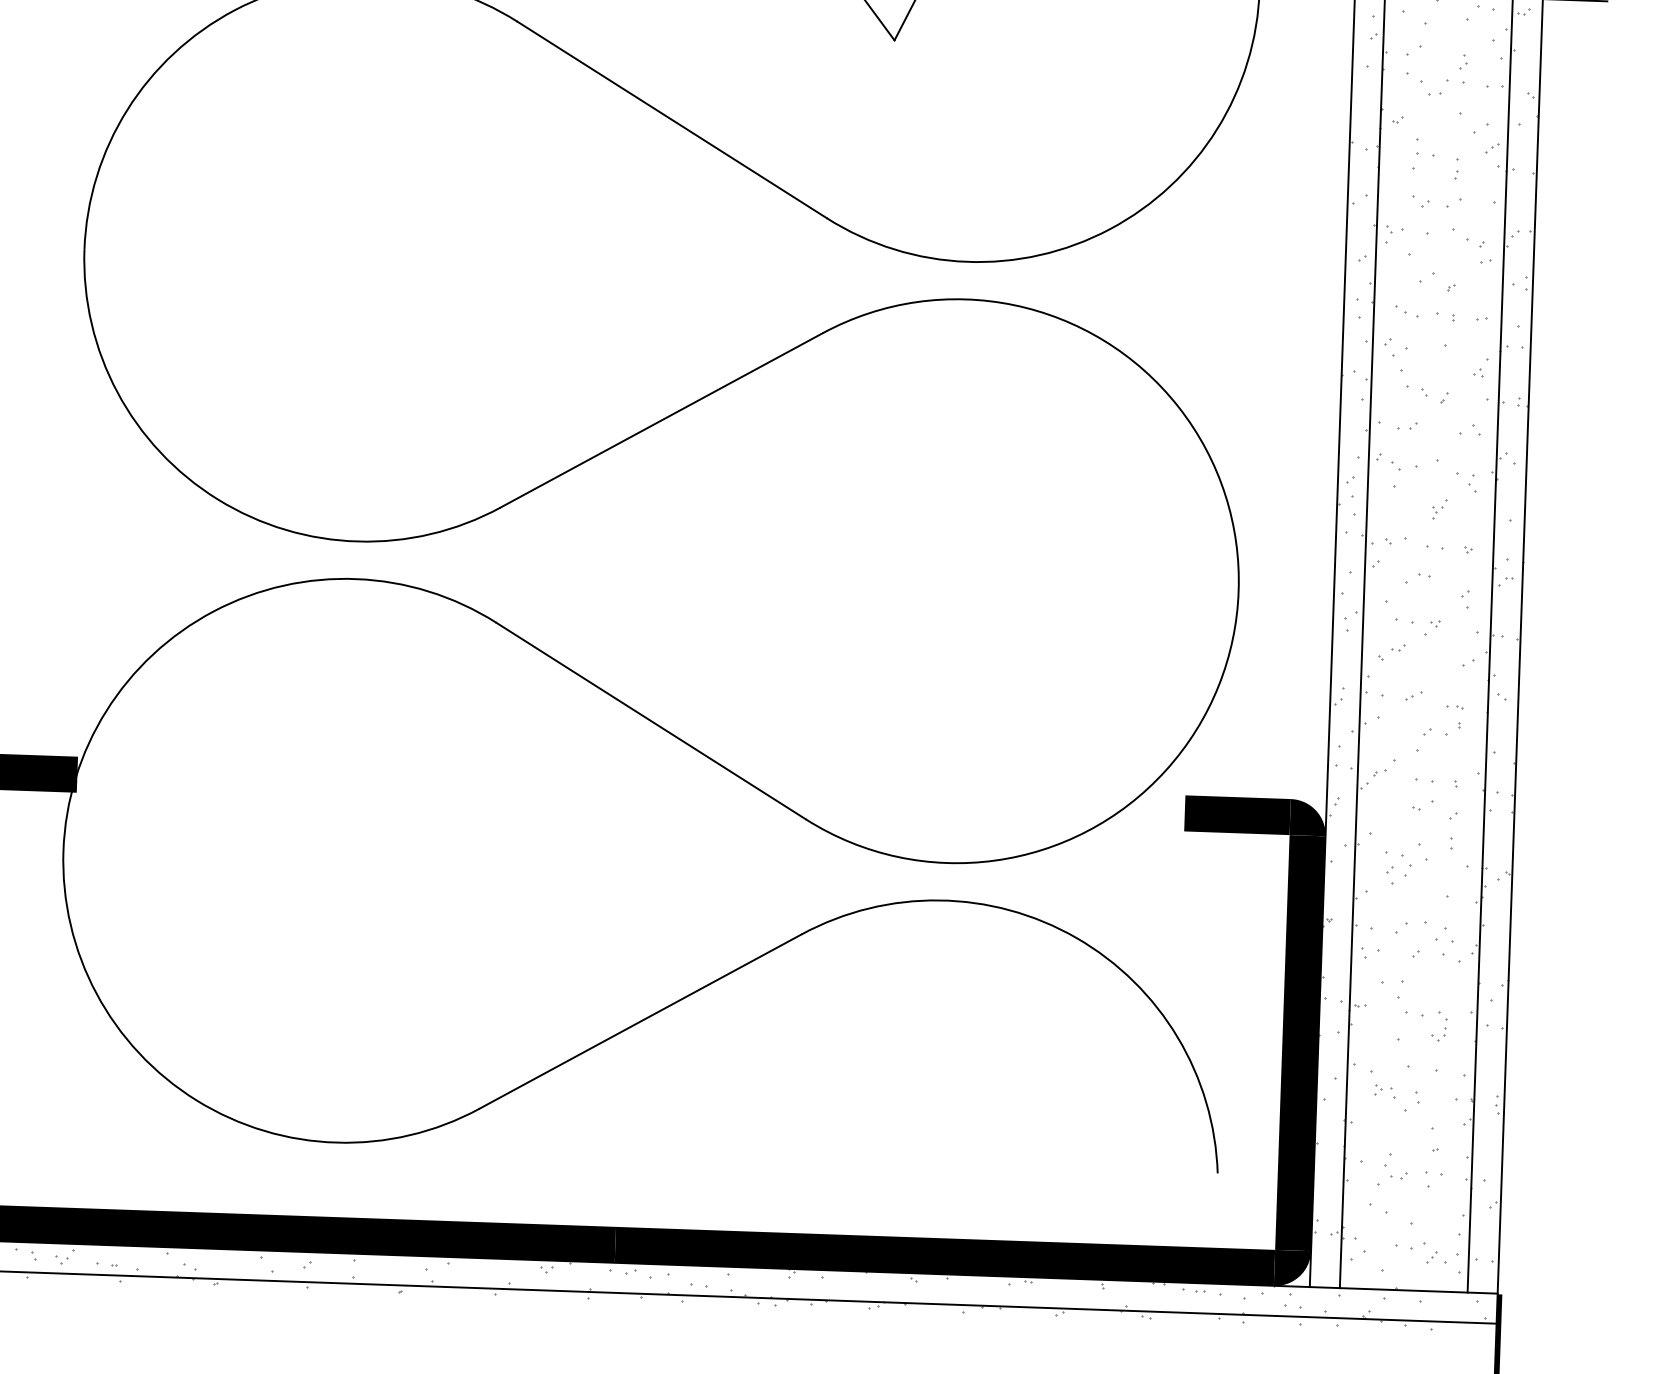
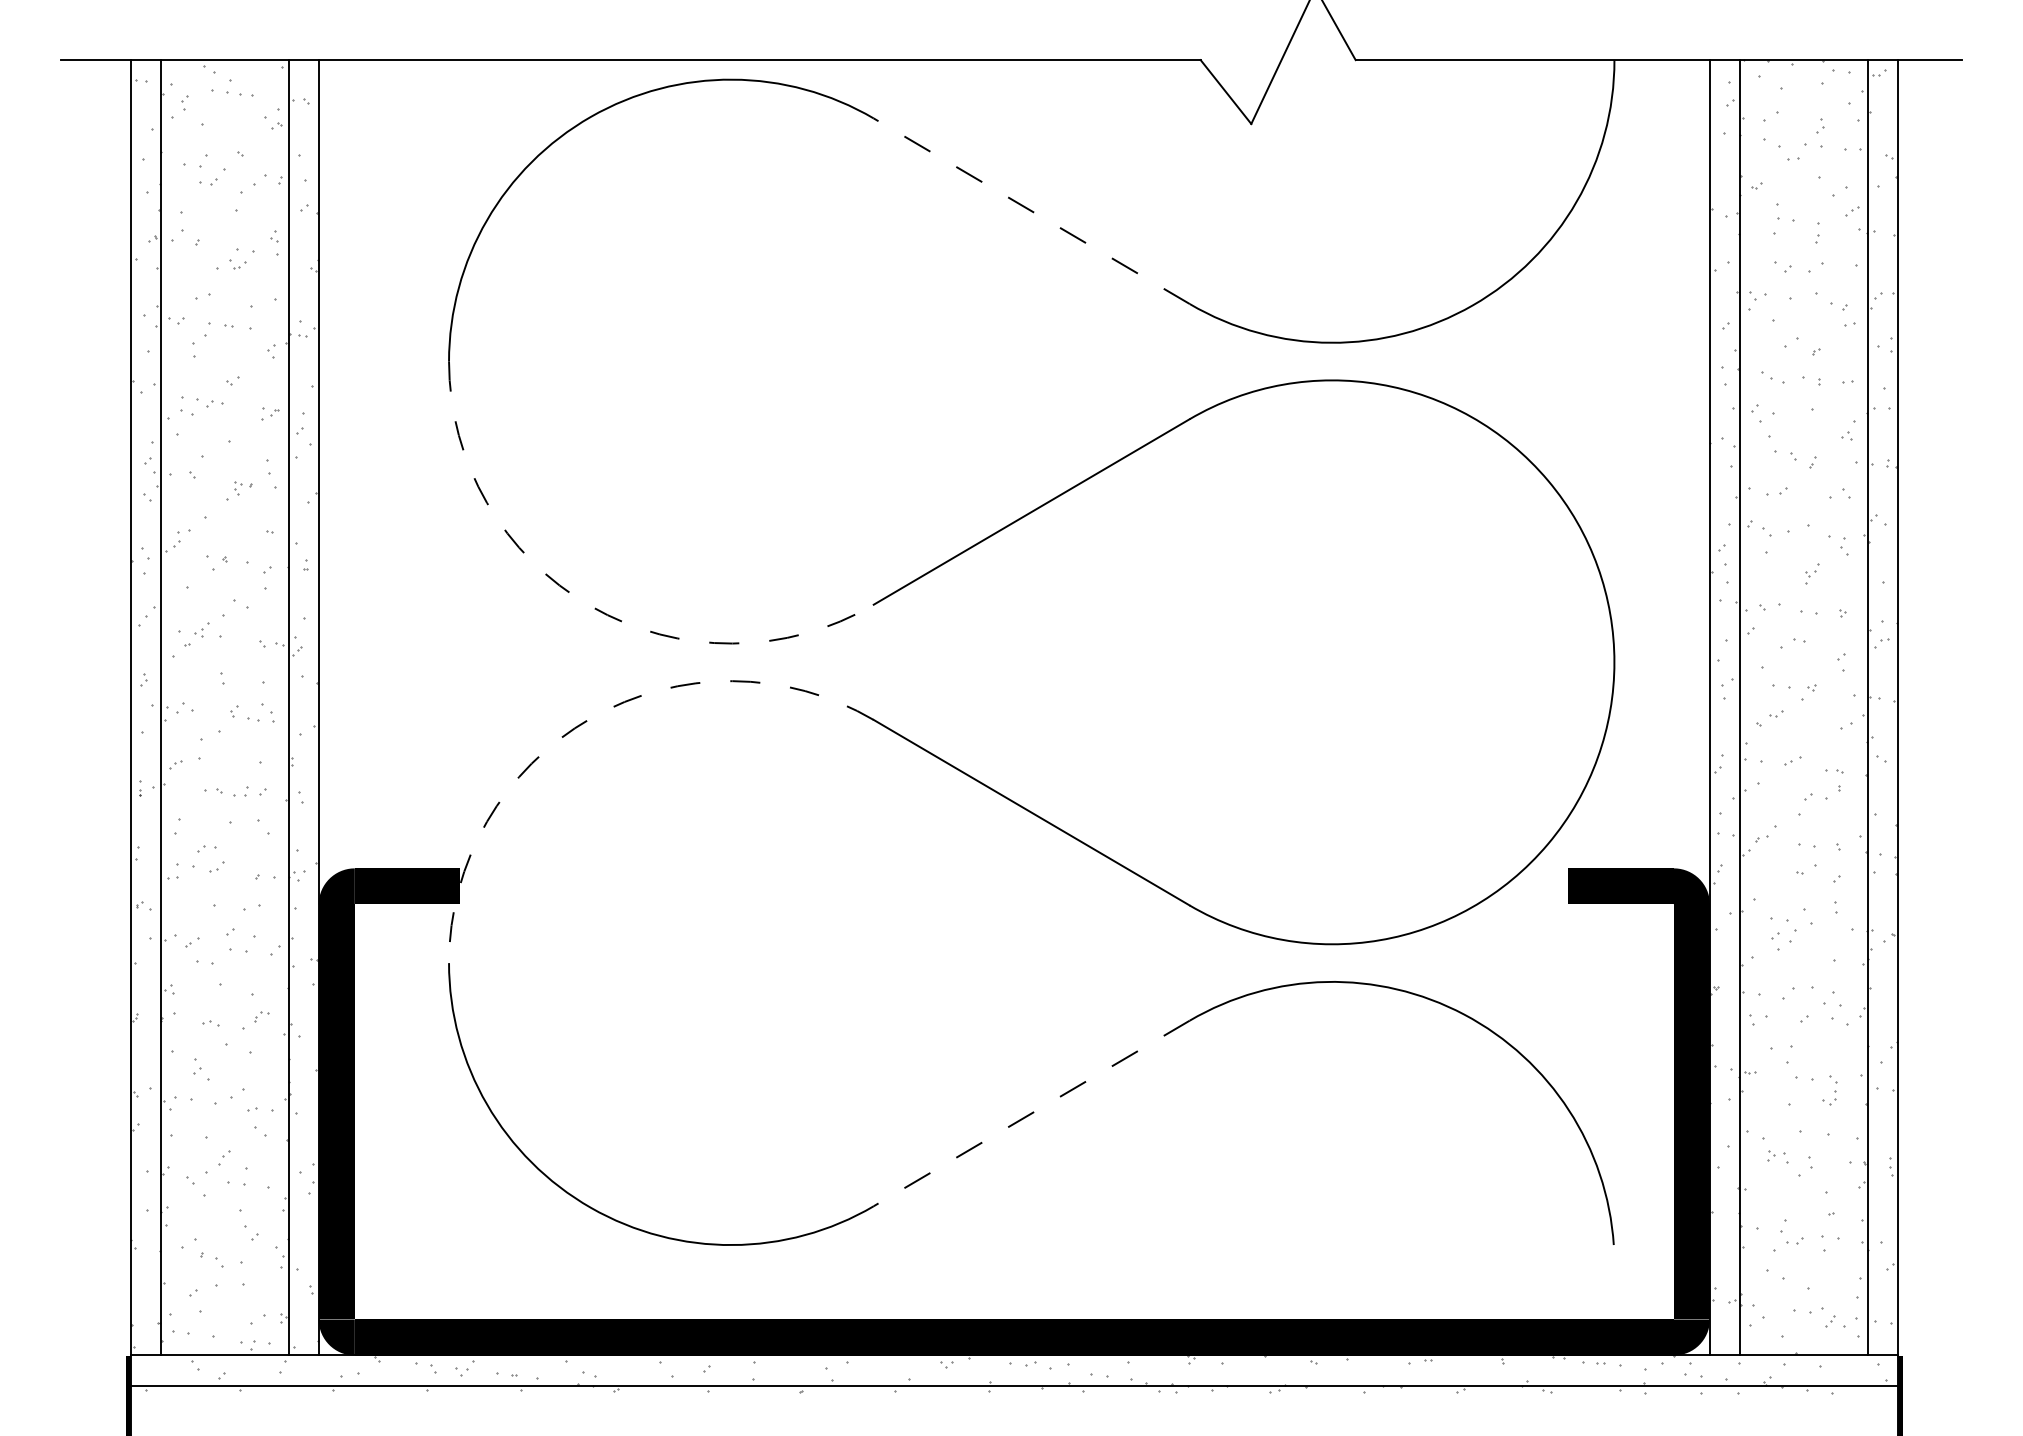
line: (671, 119) -> (1031, 210), solid -> dashed
arc: (217, 499) -> (590, 606), solid -> dashed
arc: (213, 611) -> (590, 718), solid -> dashed
line: (640, 1021) -> (1031, 1113), solid -> dashed

